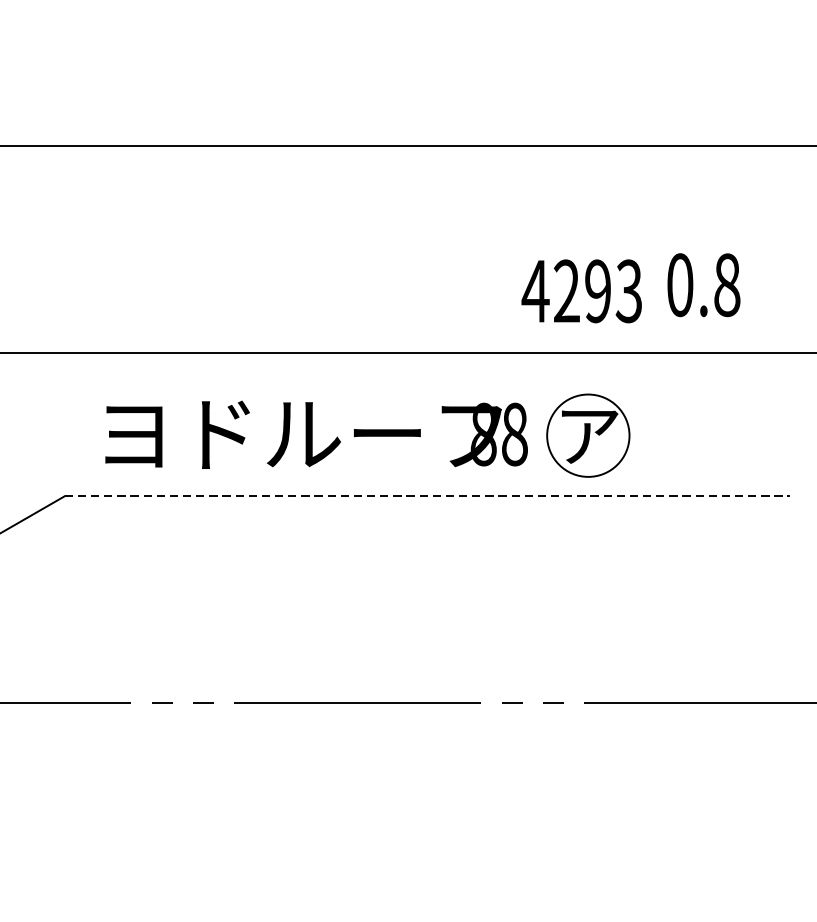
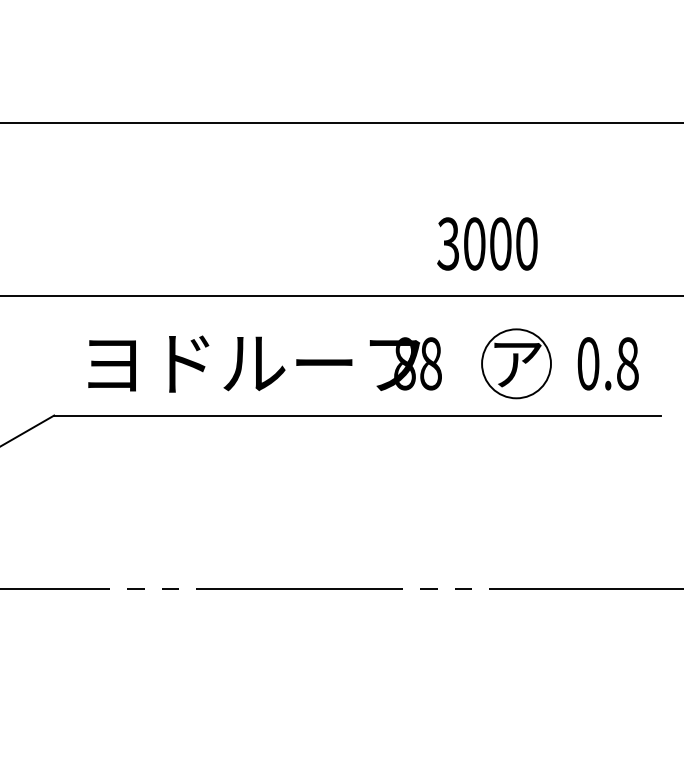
text: (702, 284) -> (607, 363), moved
text: (581, 290) -> (486, 243), 4293 -> 3000
part: (588, 435) -> (516, 363), moved
line: (428, 496) -> (358, 415), dashed -> solid

